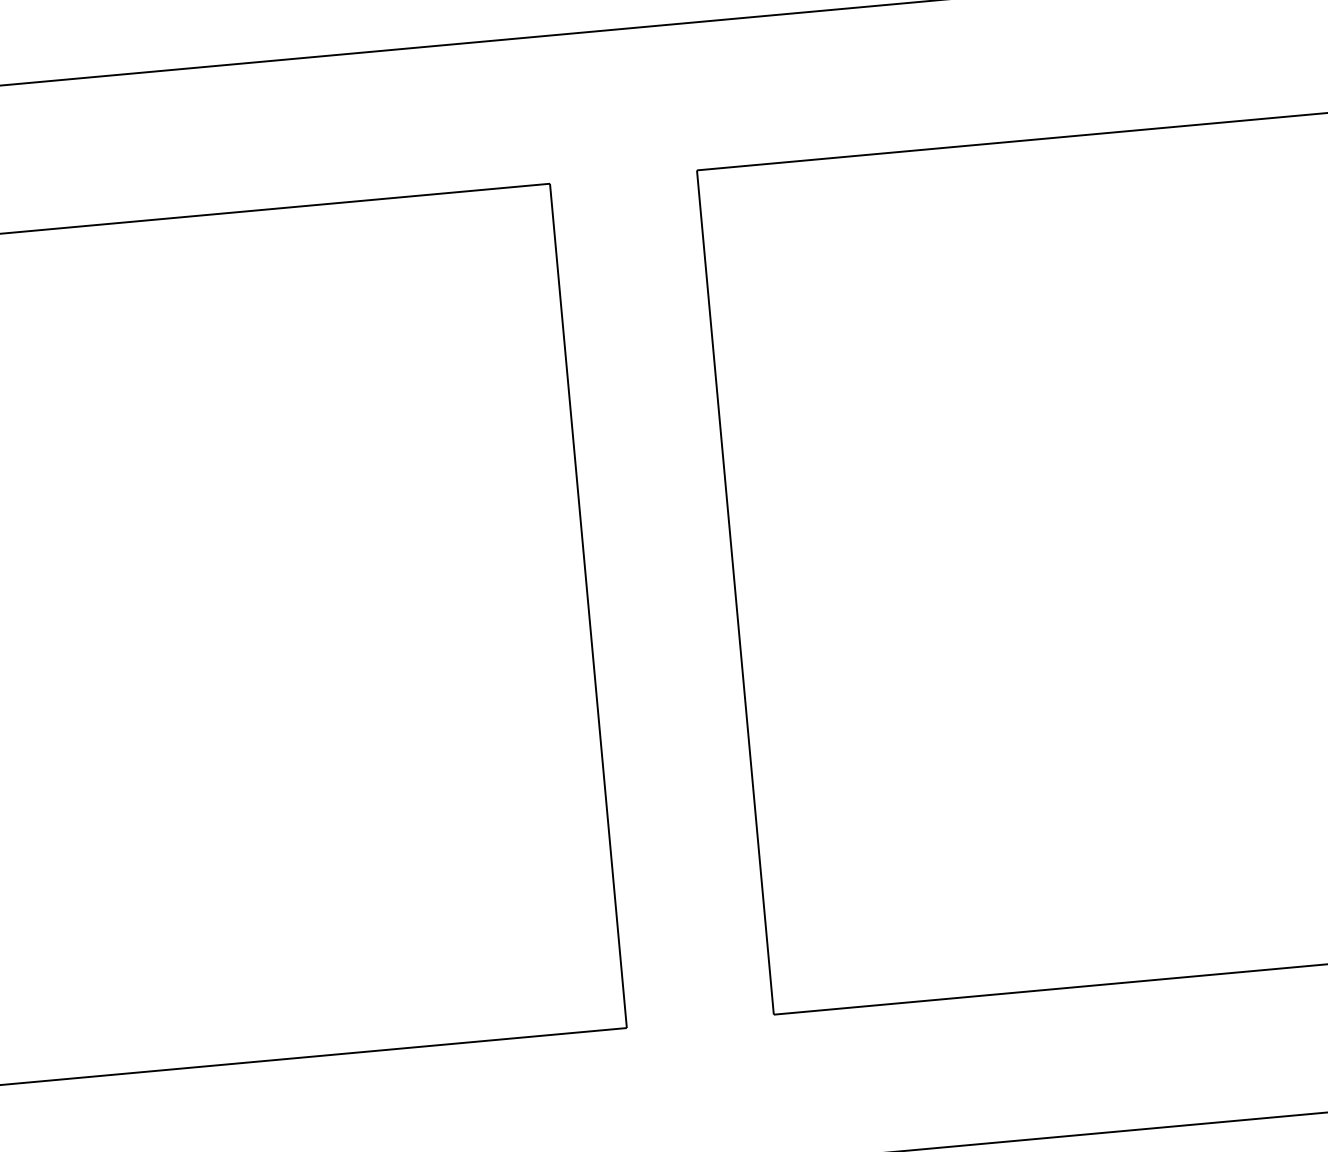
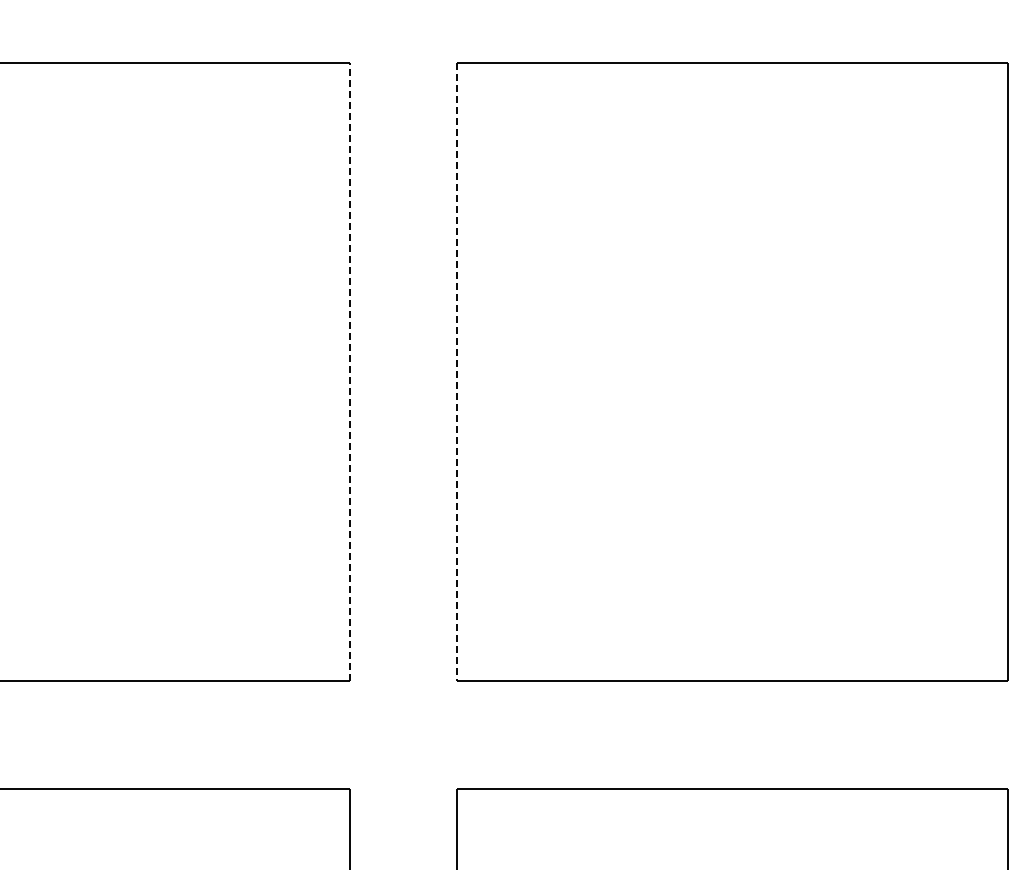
line: (735, 593) -> (457, 372), solid -> dashed
line: (588, 605) -> (349, 371), solid -> dashed

